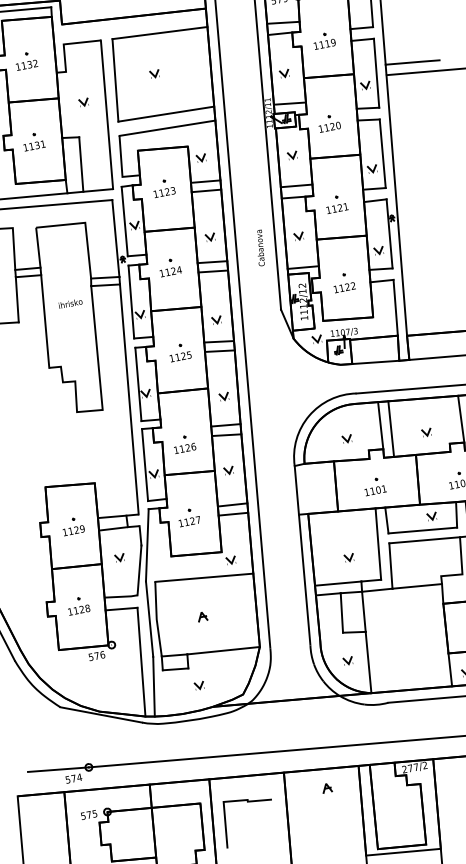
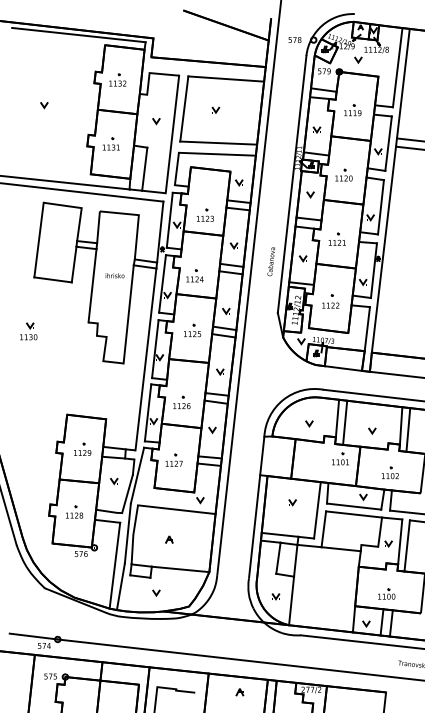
part: (162, 187) -> (204, 214), moved
part: (169, 266) -> (194, 275), moved
part: (374, 485) -> (340, 458), moved
part: (349, 557) -> (292, 502), moved

